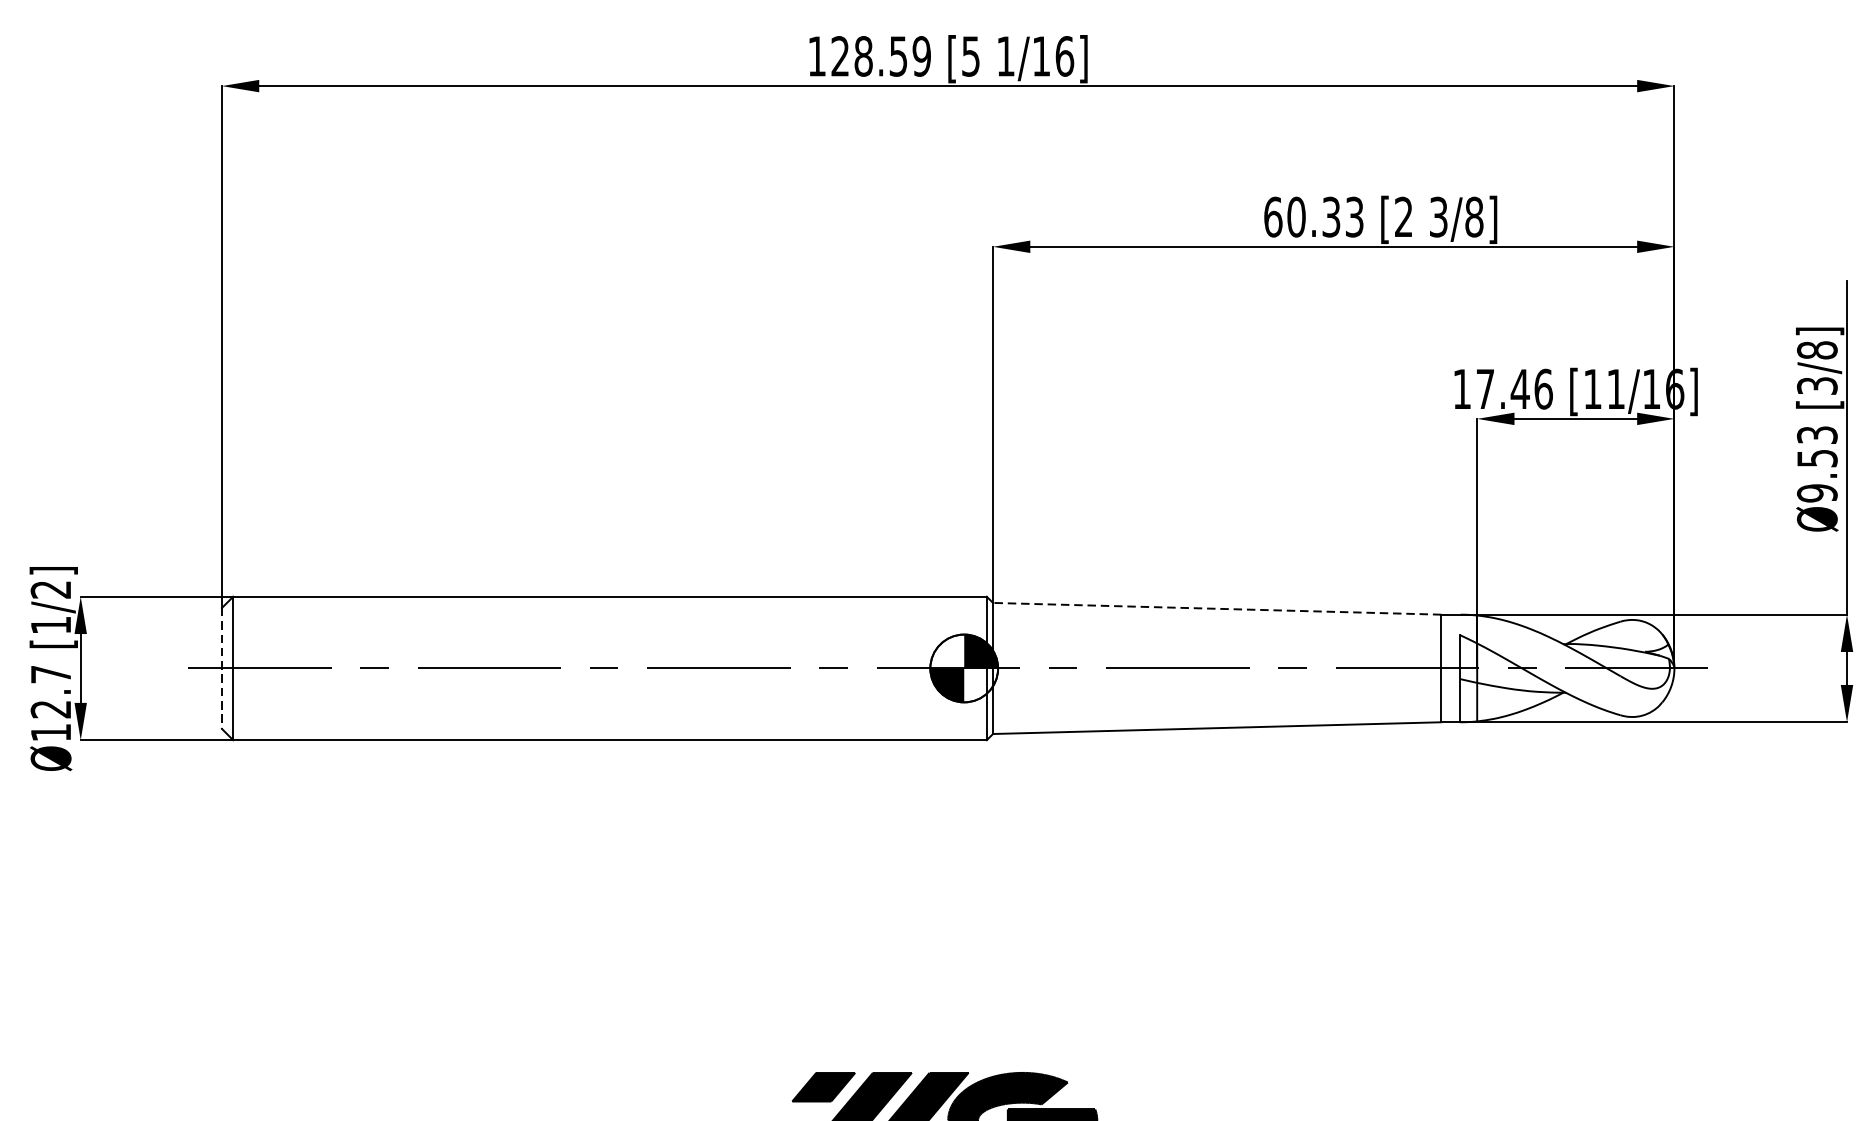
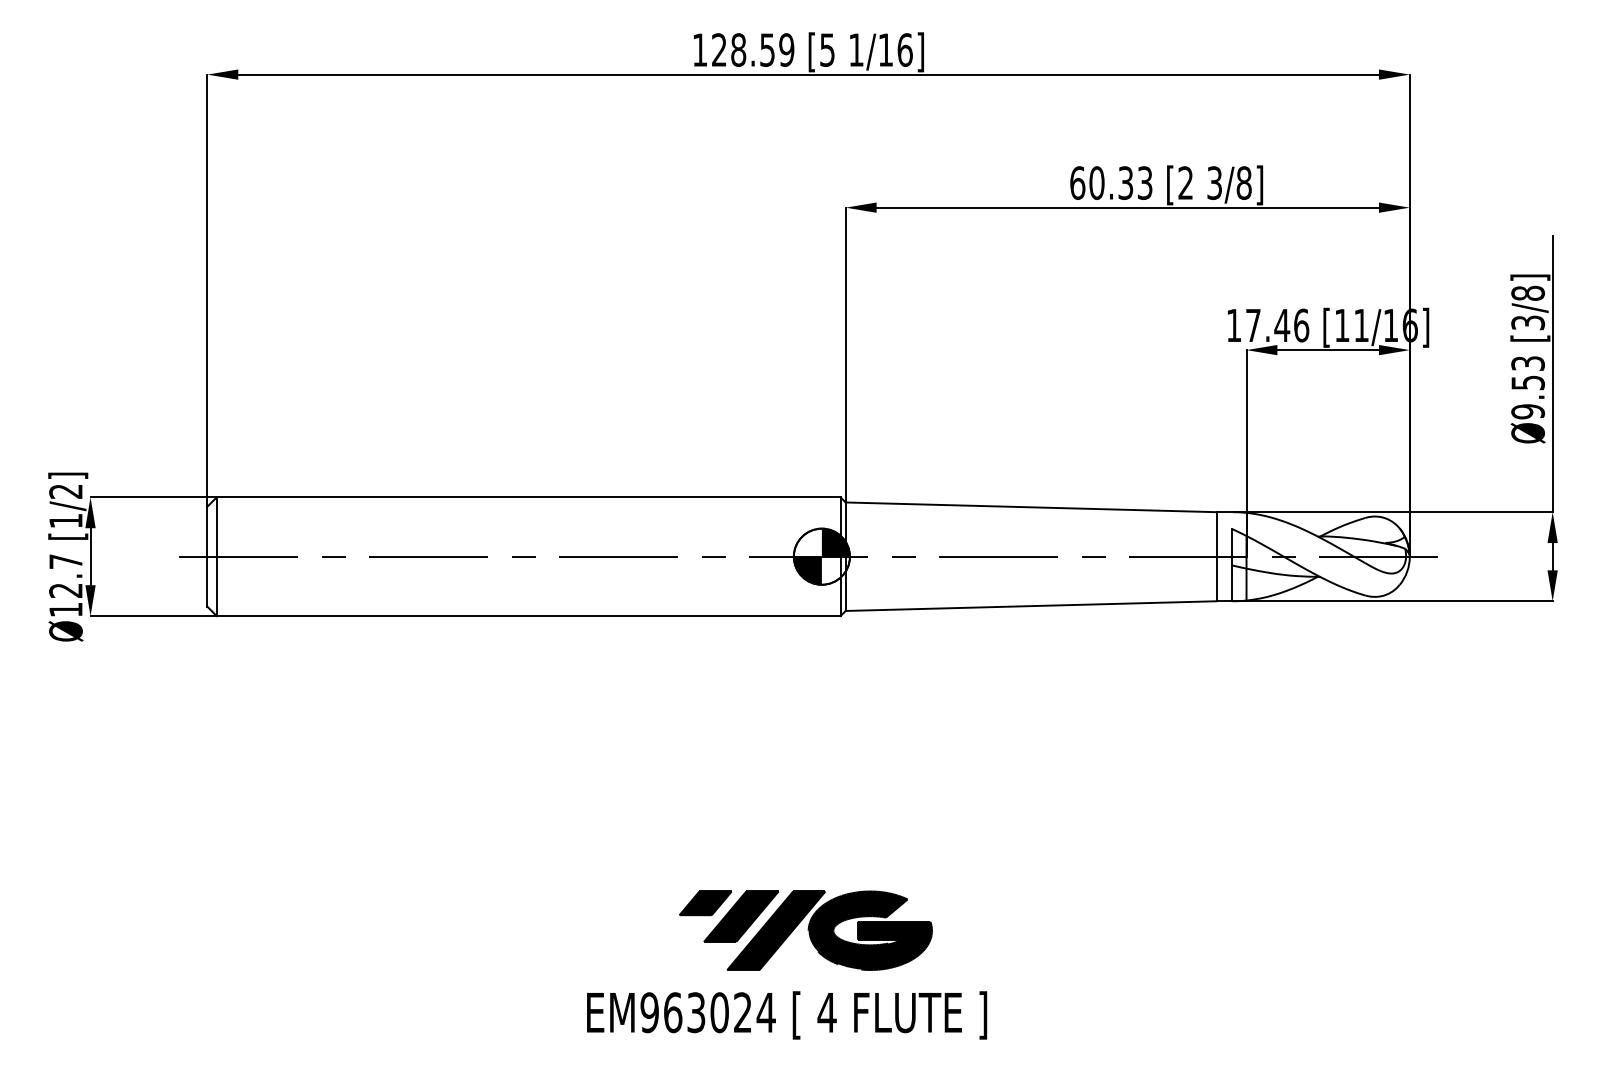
line: (1217, 609) -> (1031, 507), dashed -> solid
line: (222, 669) -> (207, 557), dashed -> solid

